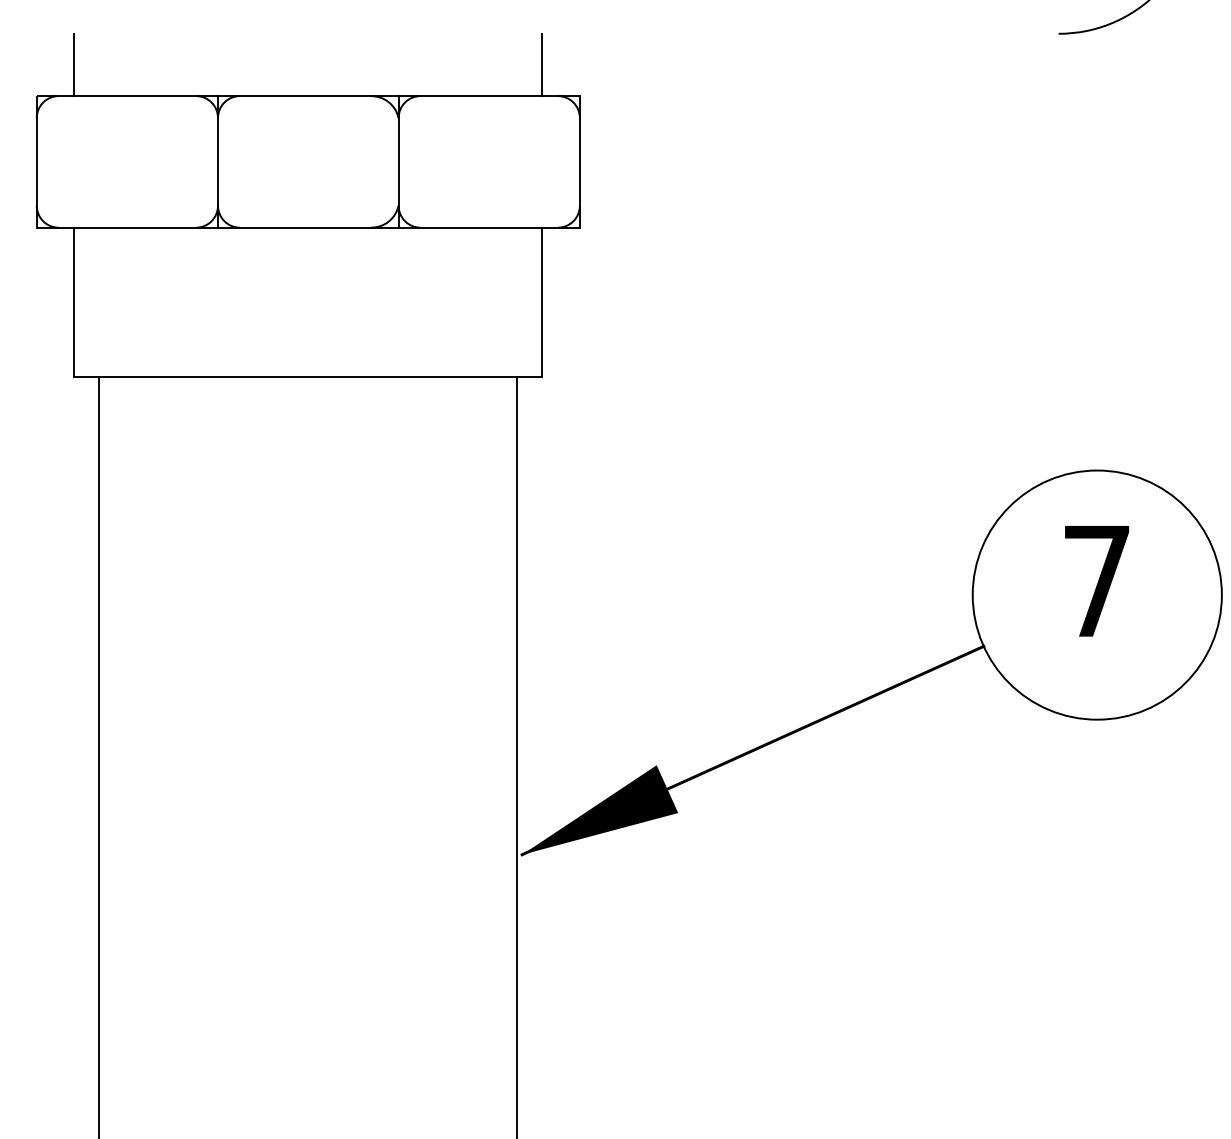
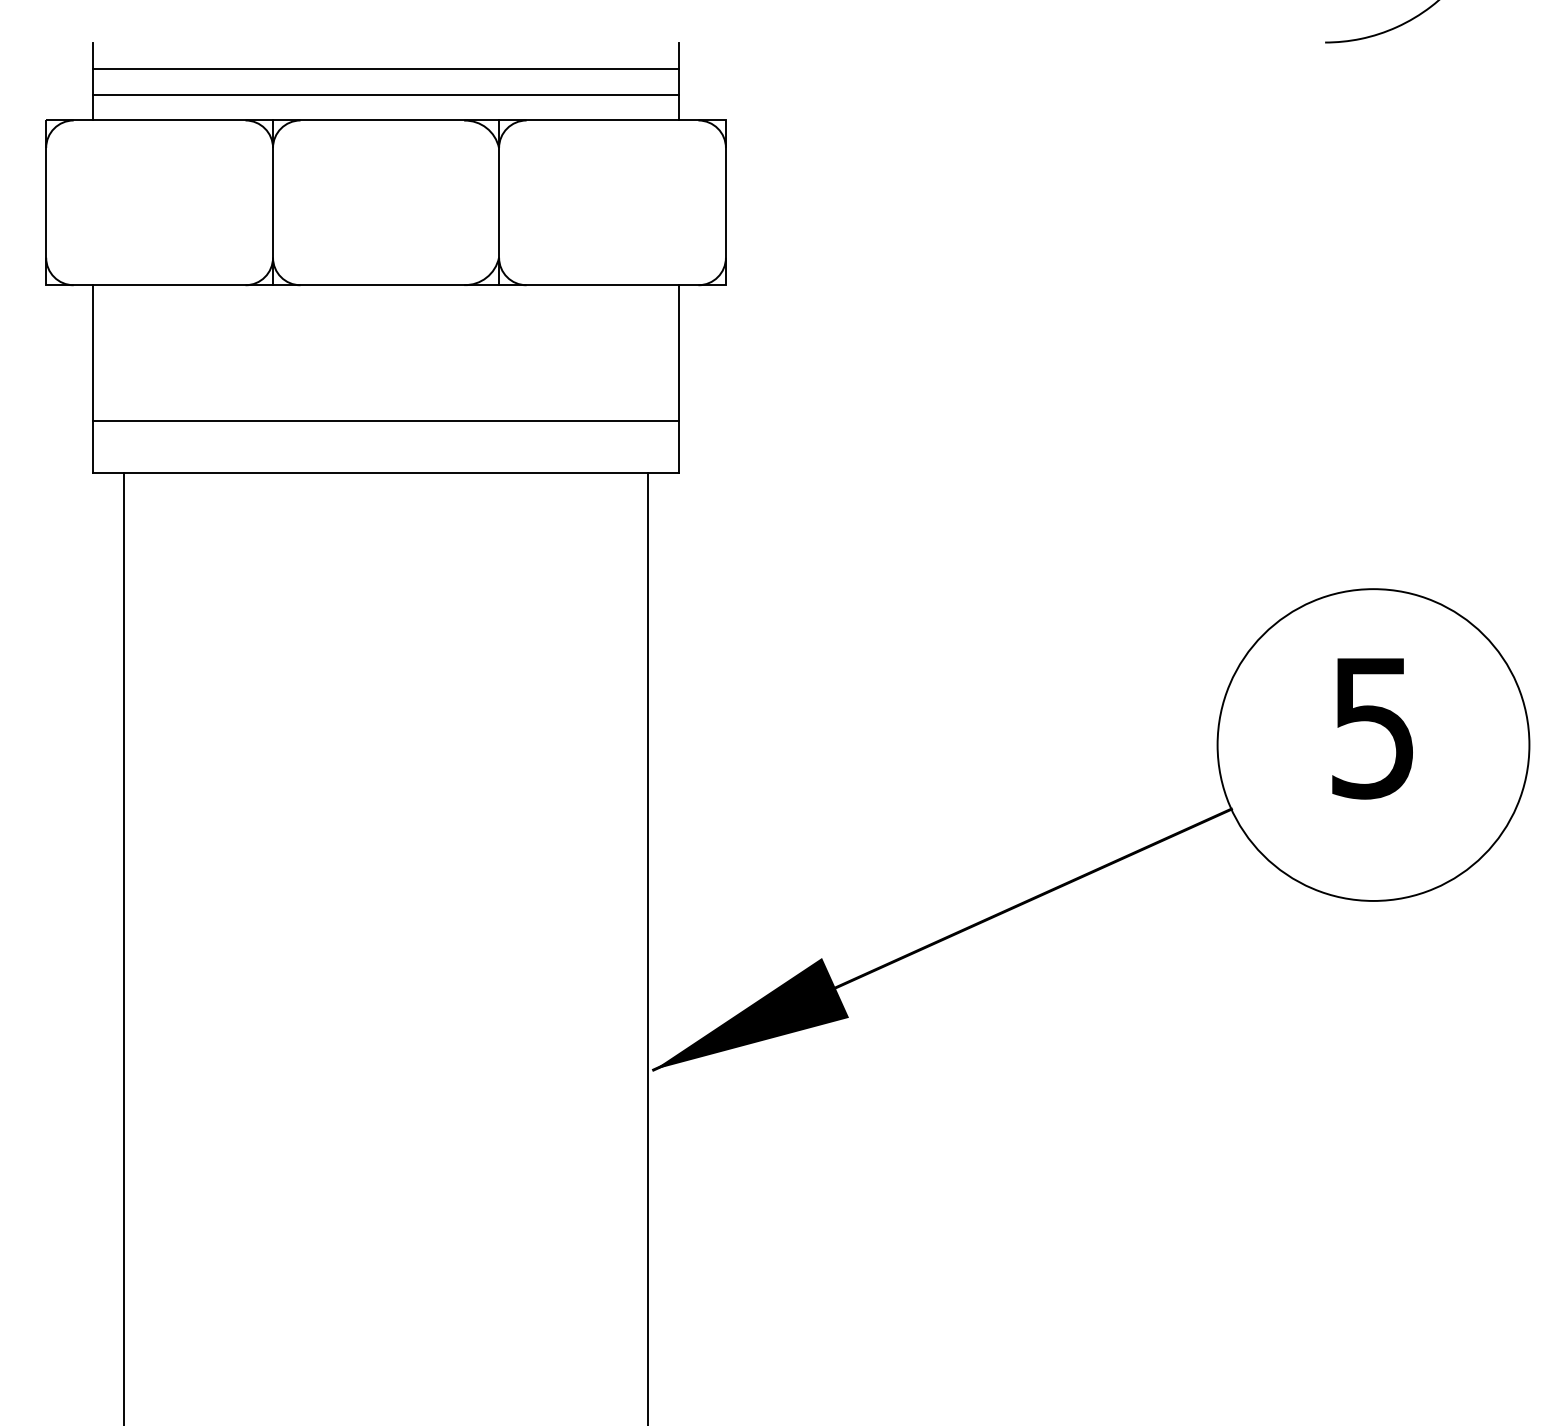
line: (308, 54) -> (386, 68), added
line: (308, 75) -> (386, 94), added
line: (308, 335) -> (386, 420), added
text: (1096, 581) -> (1372, 728), 7 -> 5

